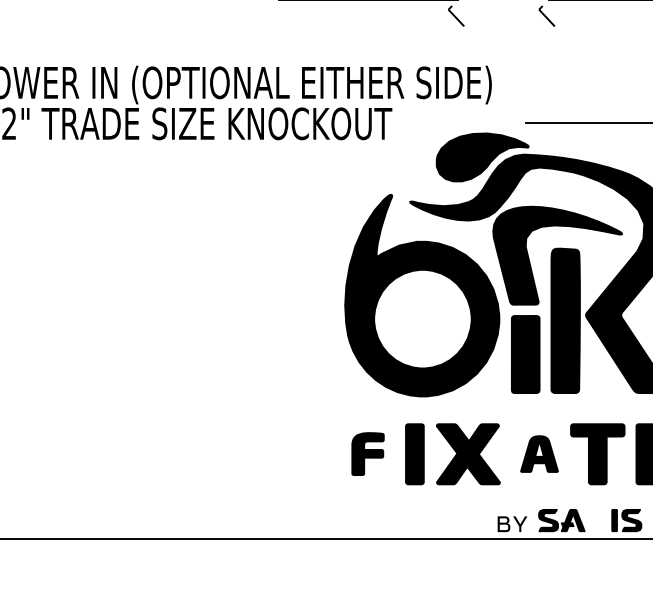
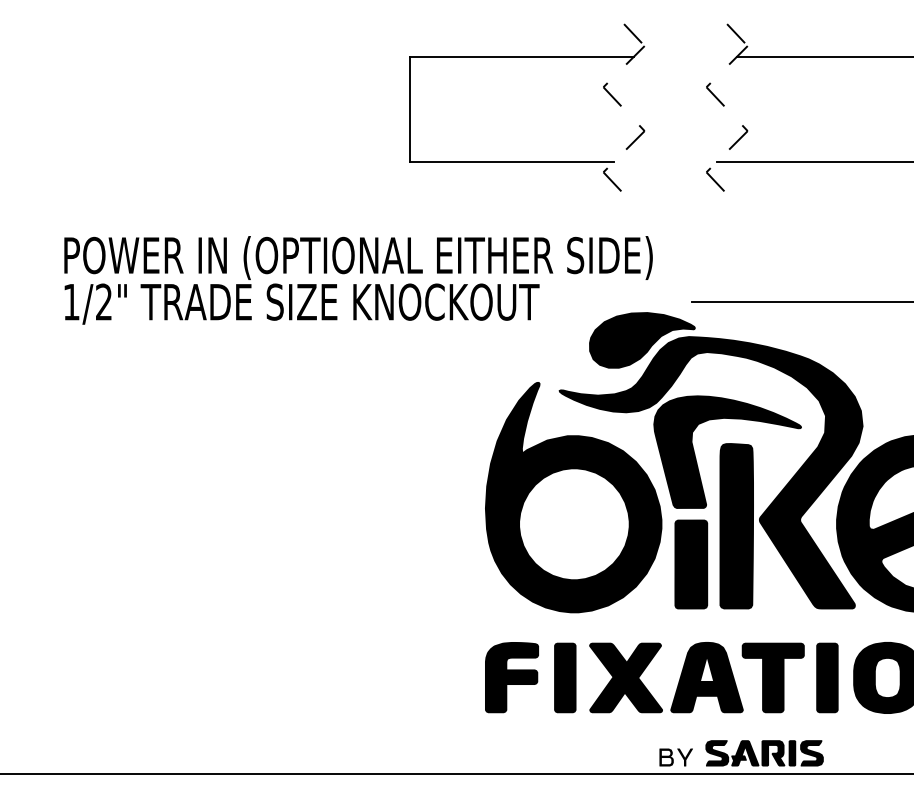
part: (367, 453) -> (511, 677), size x1.43
part: (539, 453) -> (706, 677), size x1.67
fill: (597, 520) -> (773, 753), added

